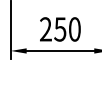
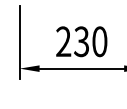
text: (60, 29) -> (81, 41), 250 -> 230

